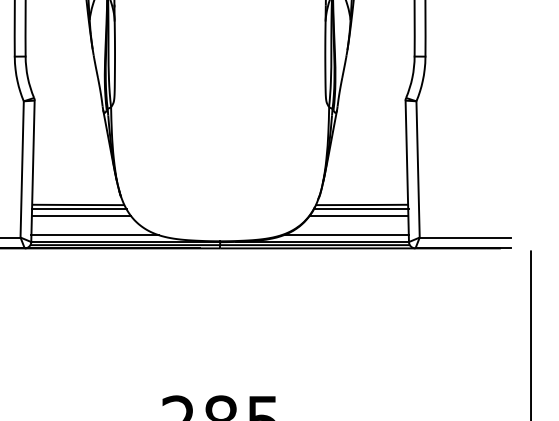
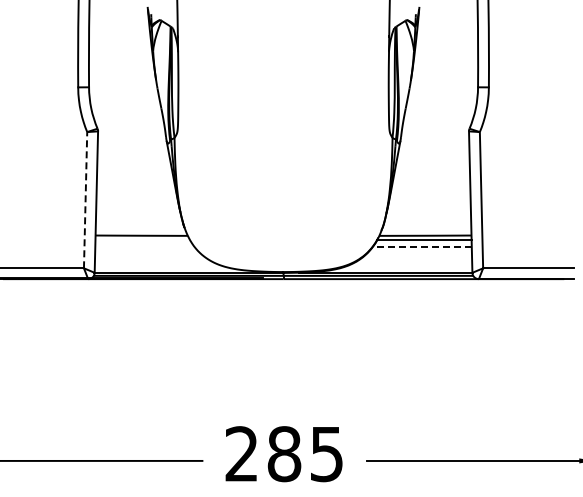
line: (22, 168) -> (85, 199), solid -> dashed
line: (79, 209) -> (142, 240), removed
line: (81, 215) -> (144, 246), removed
line: (358, 215) -> (421, 246), solid -> dashed
line: (95, 235) -> (158, 266), removed
line: (346, 235) -> (409, 266), removed

